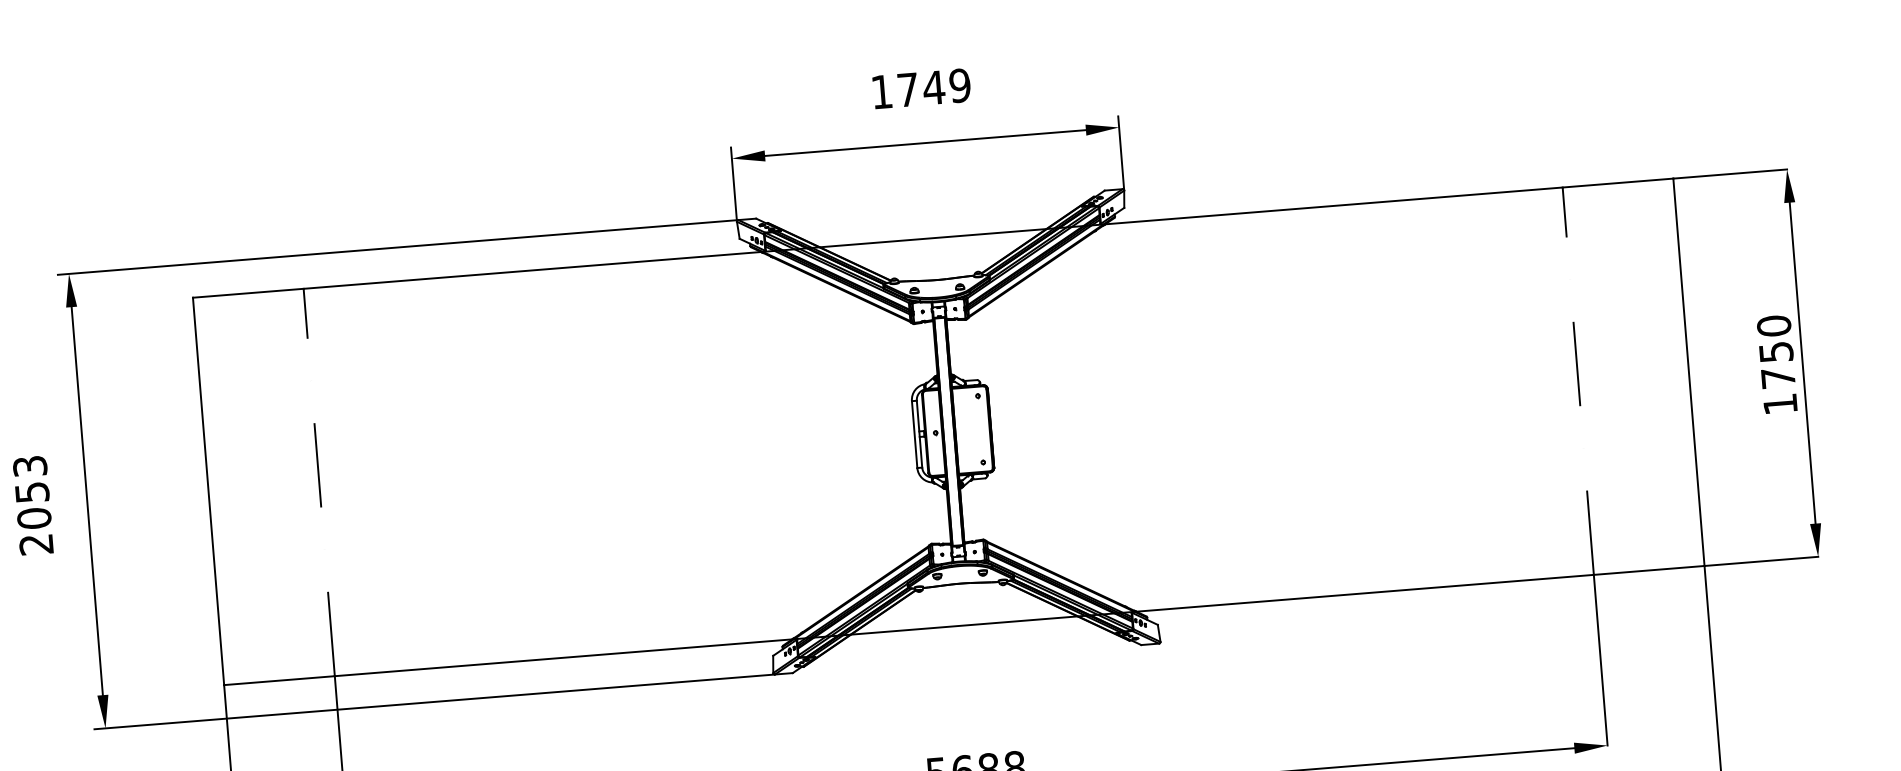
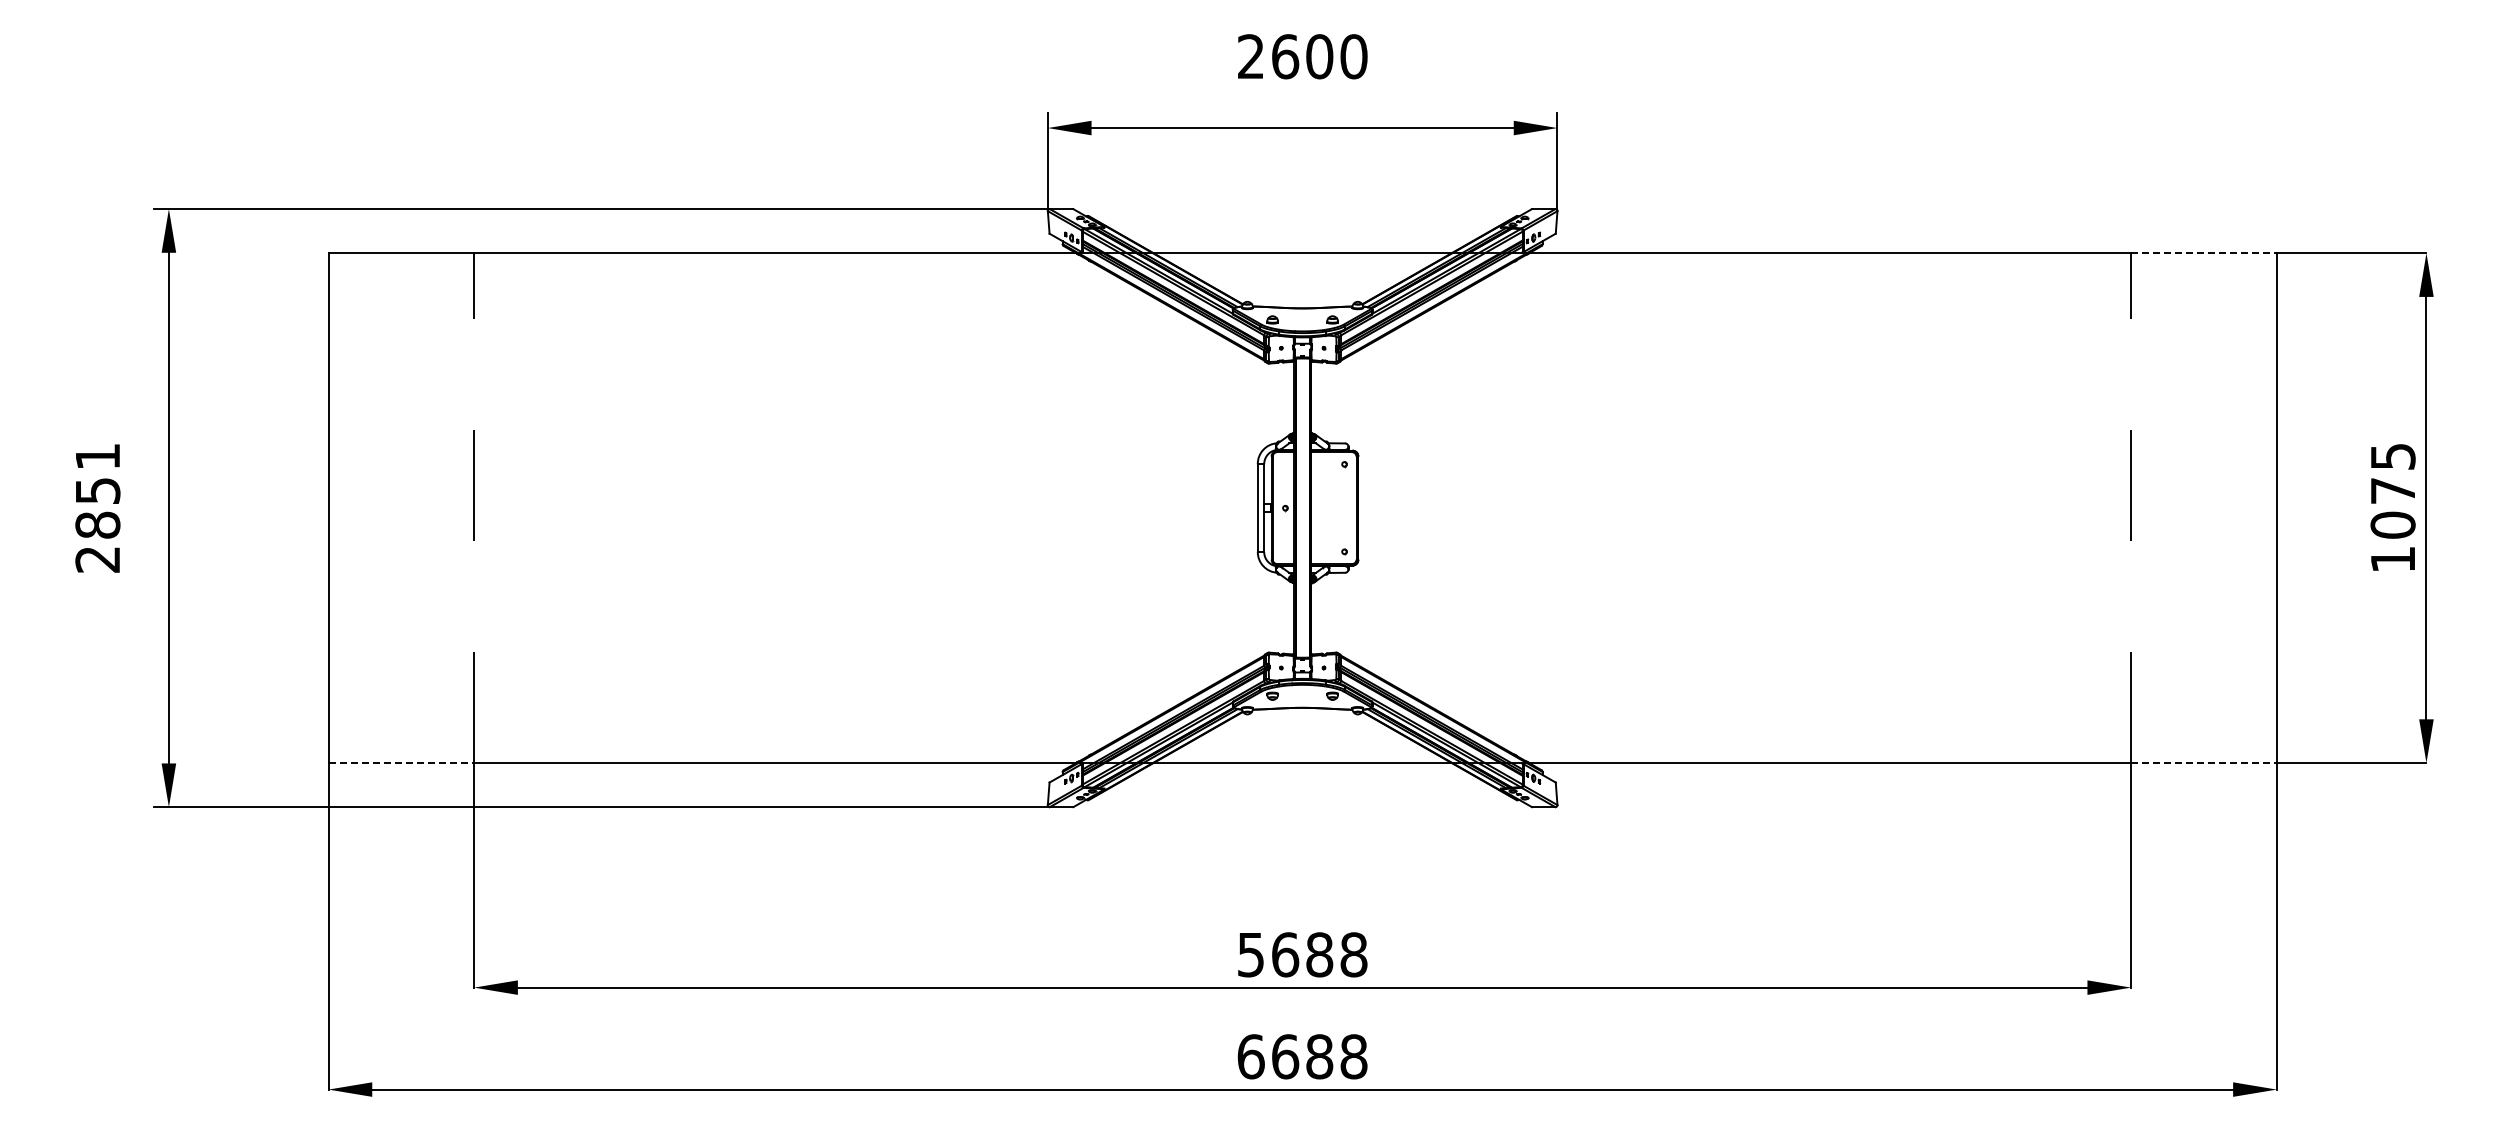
text: (921, 88) -> (1302, 56), 1749 -> 2600
line: (1617, 183) -> (2203, 253), solid -> dashed
text: (1775, 351) -> (2392, 490), 1750 -> 1075
text: (31, 492) -> (97, 490), 2053 -> 2851
line: (1648, 570) -> (2203, 763), solid -> dashed
line: (279, 680) -> (401, 763), solid -> dashed

